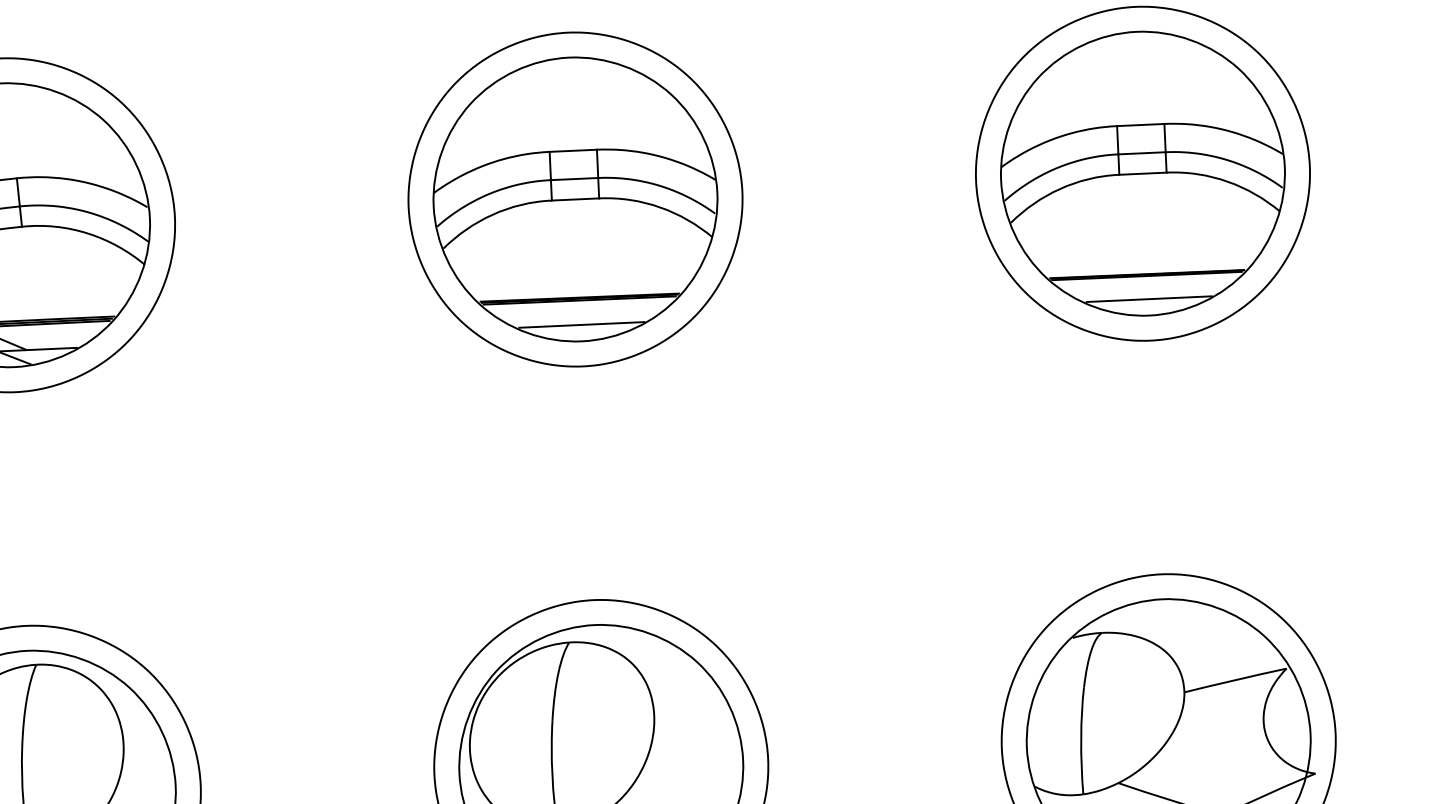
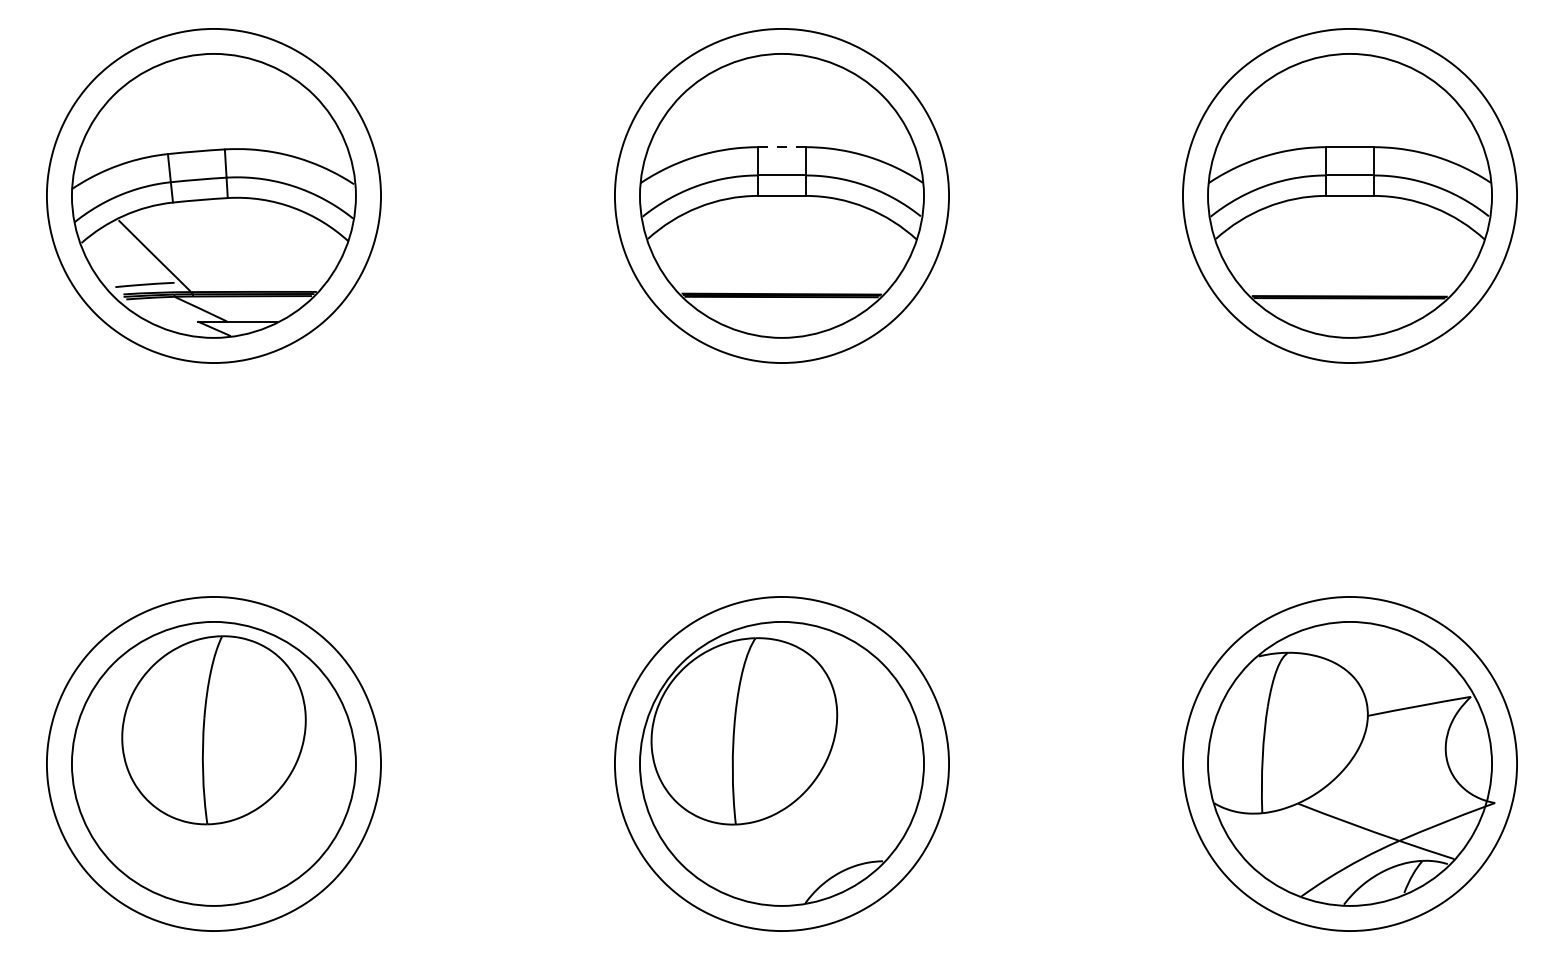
line: (572, 151) -> (781, 147), solid -> dashed
line: (1149, 299) -> (1350, 321), removed
line: (581, 324) -> (782, 321), removed

